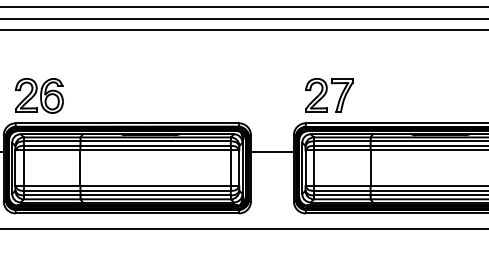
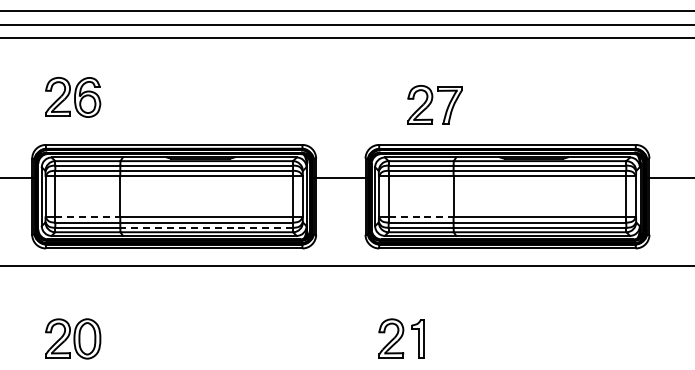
part: (39, 95) -> (73, 97), moved
part: (328, 95) -> (434, 104), moved
line: (52, 186) -> (88, 217), solid -> dashed
line: (342, 186) -> (421, 217), solid -> dashed
line: (155, 195) -> (206, 227), solid -> dashed

